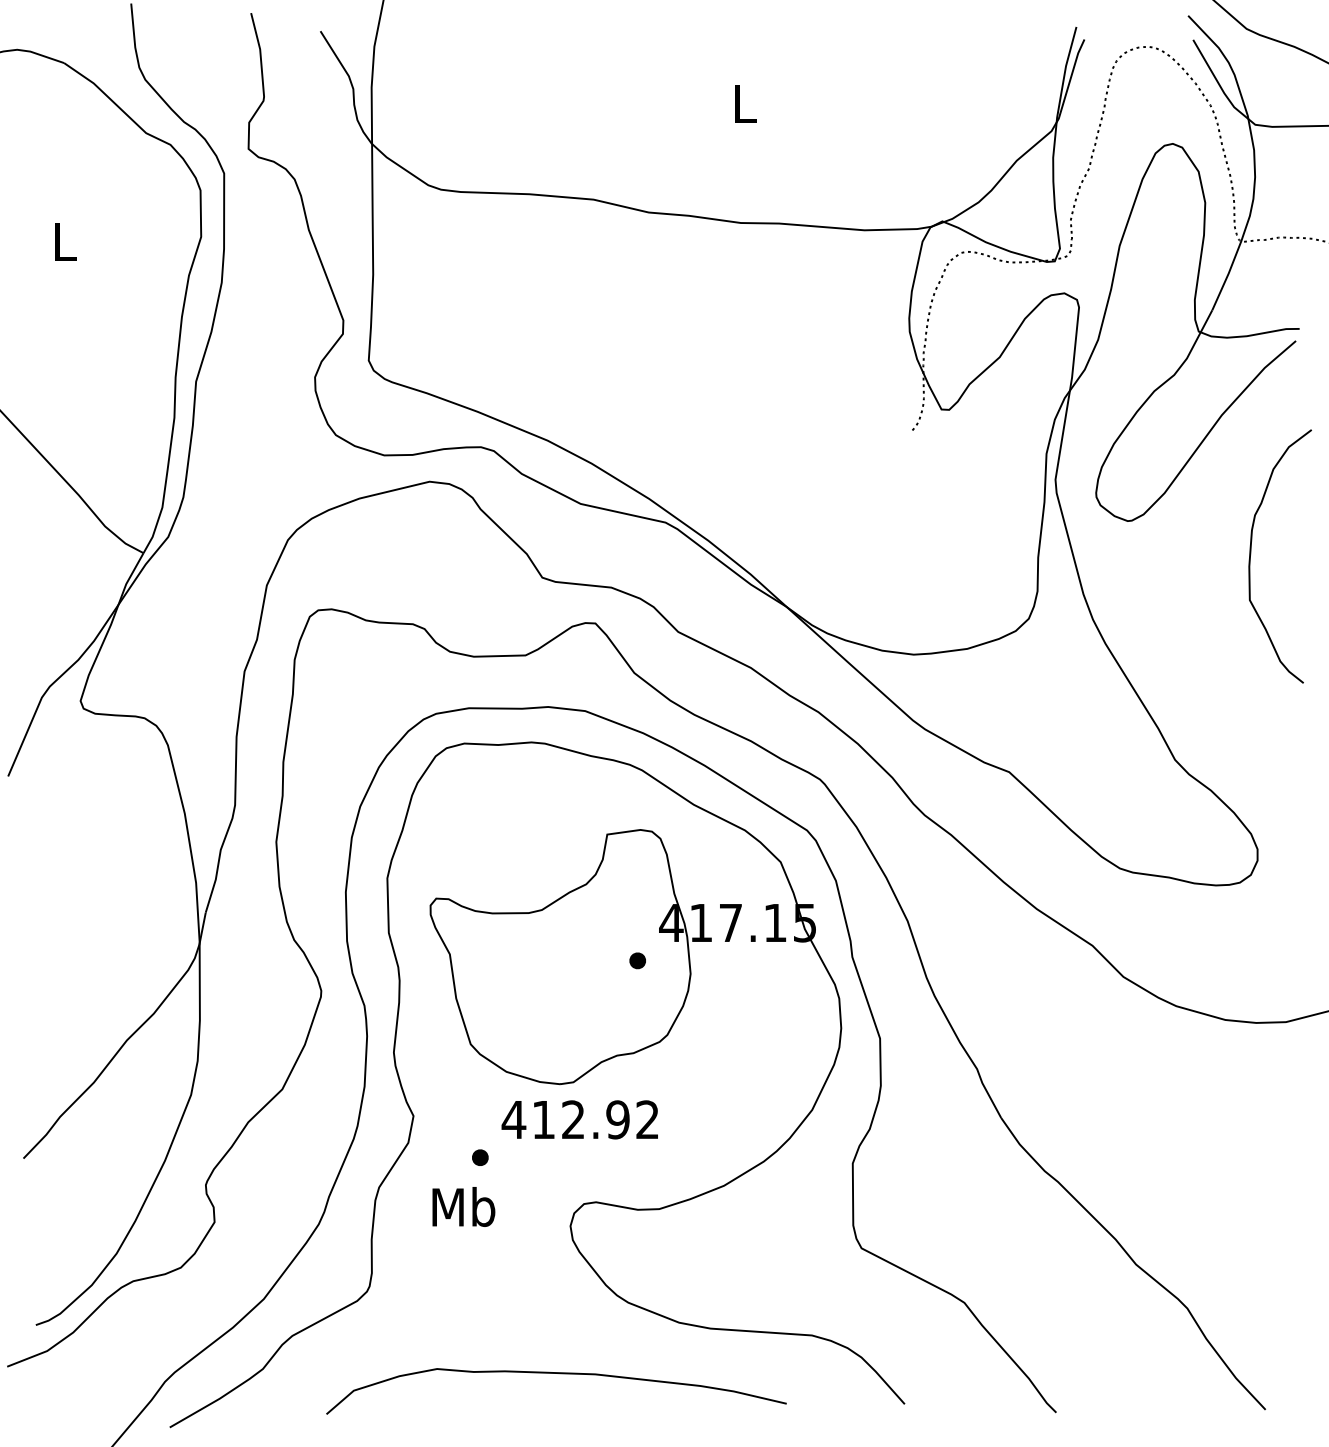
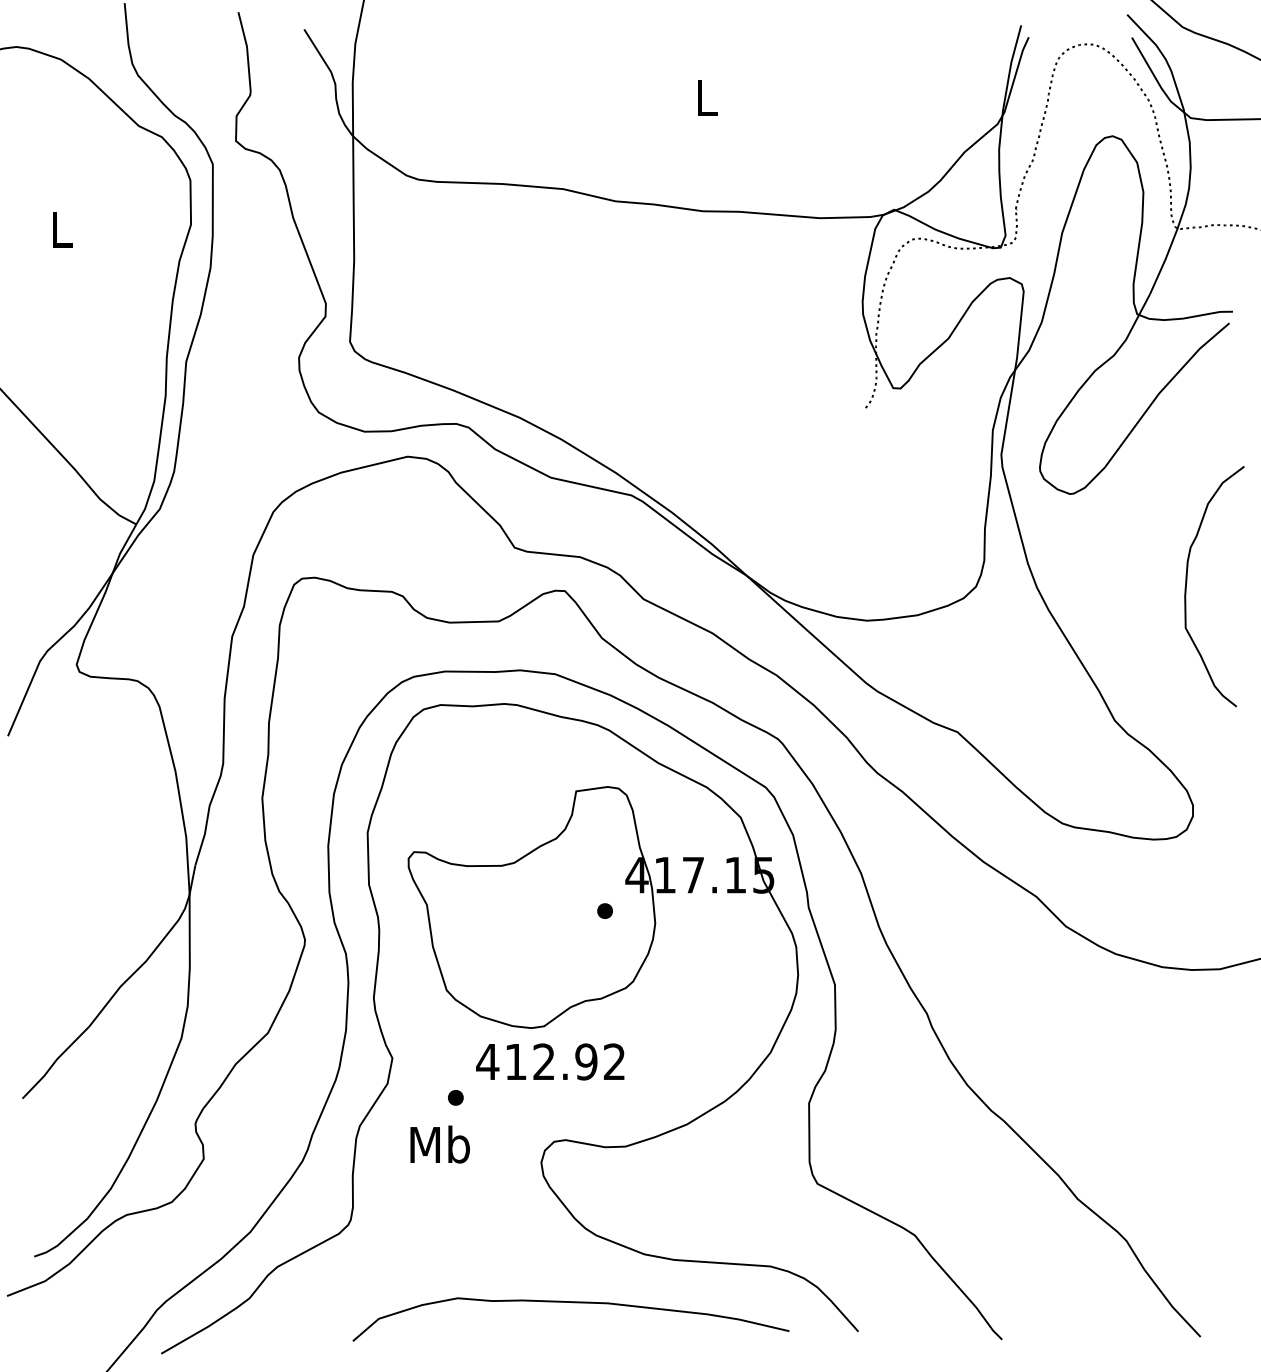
curve: (1251, 552) -> (1187, 582), moved
curve: (559, 1374) -> (573, 1303), moved

